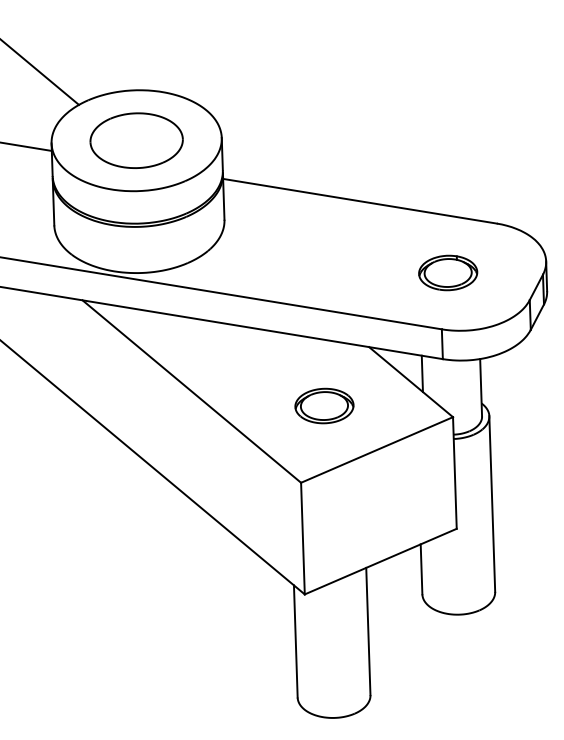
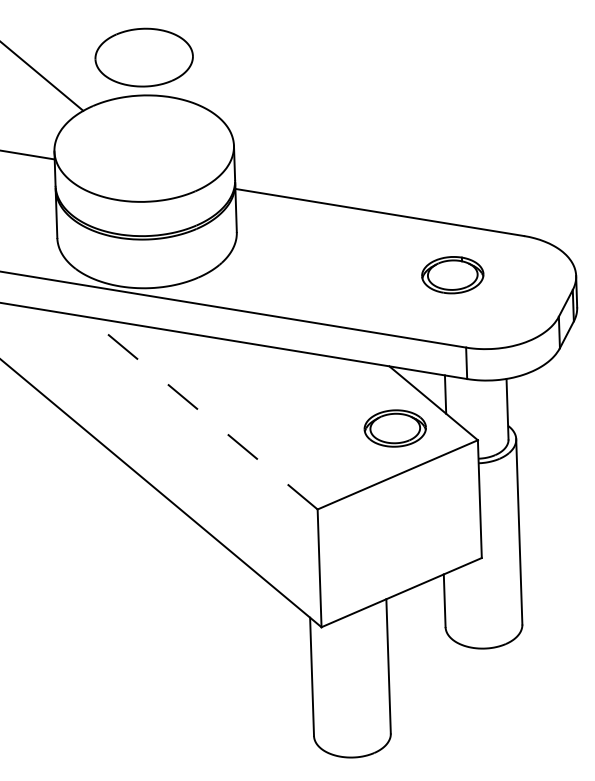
part: (136, 140) -> (143, 57), moved
part: (447, 273) -> (452, 275), moved
line: (190, 390) -> (201, 412), solid -> dashed
part: (323, 406) -> (394, 428), moved

